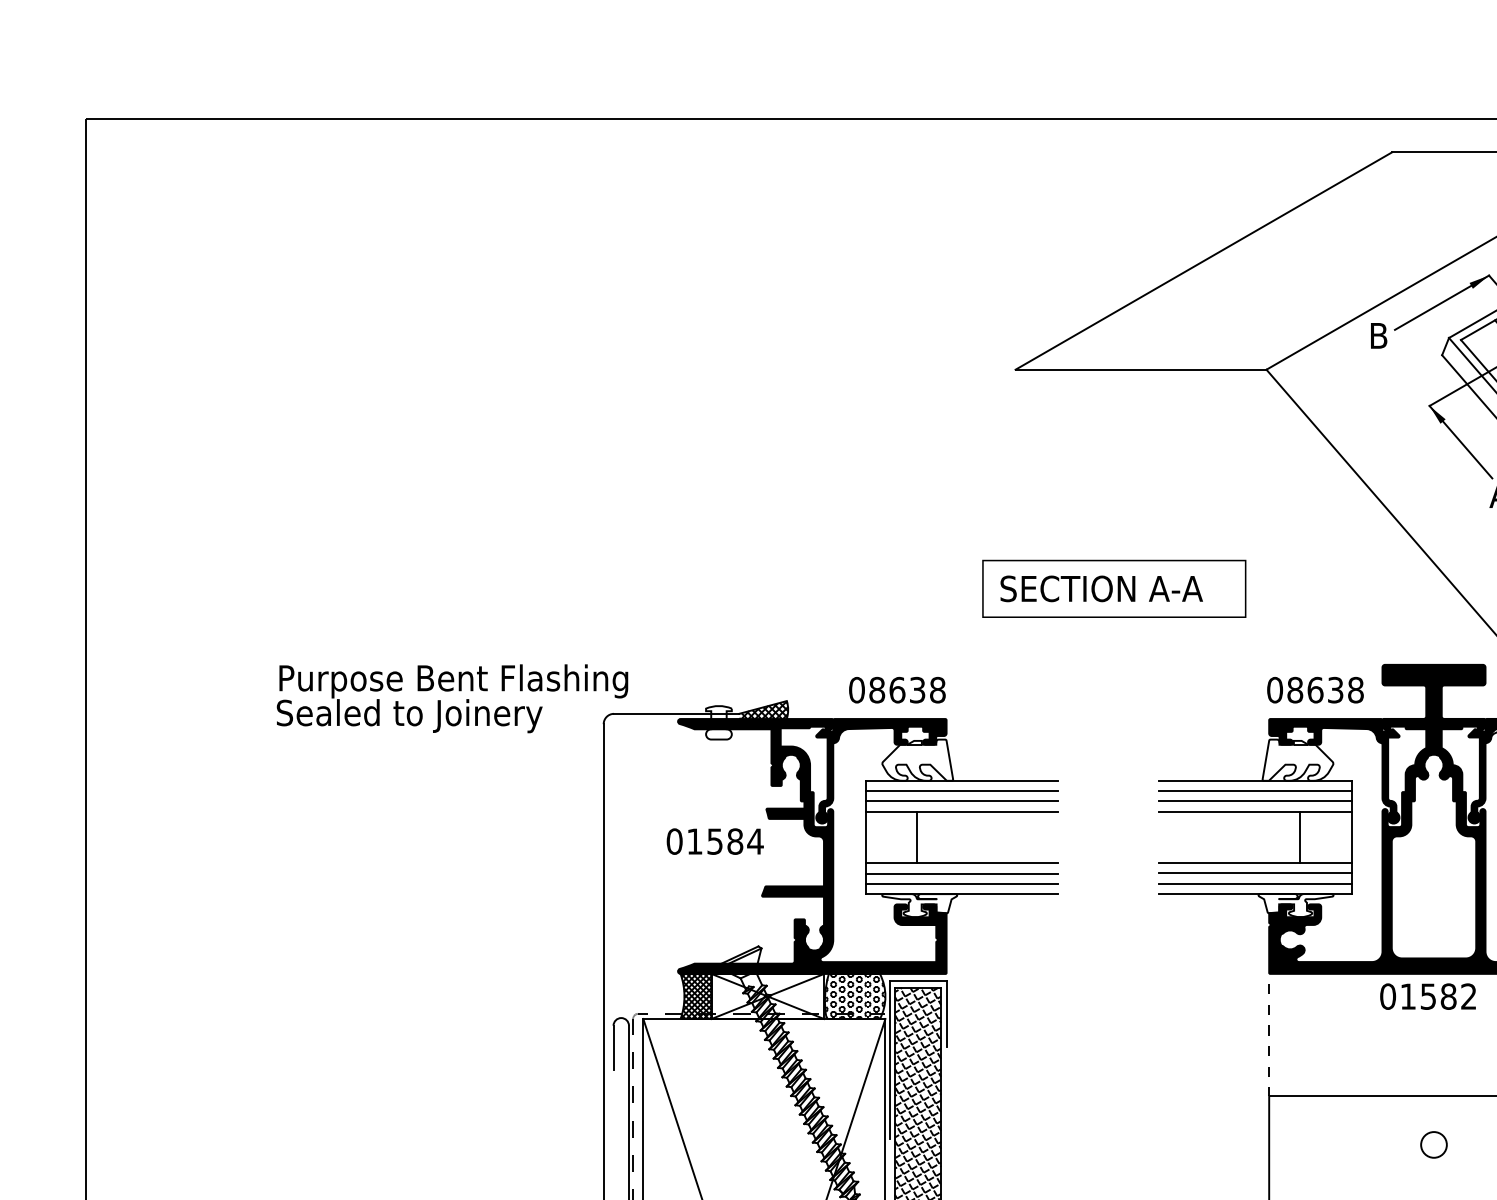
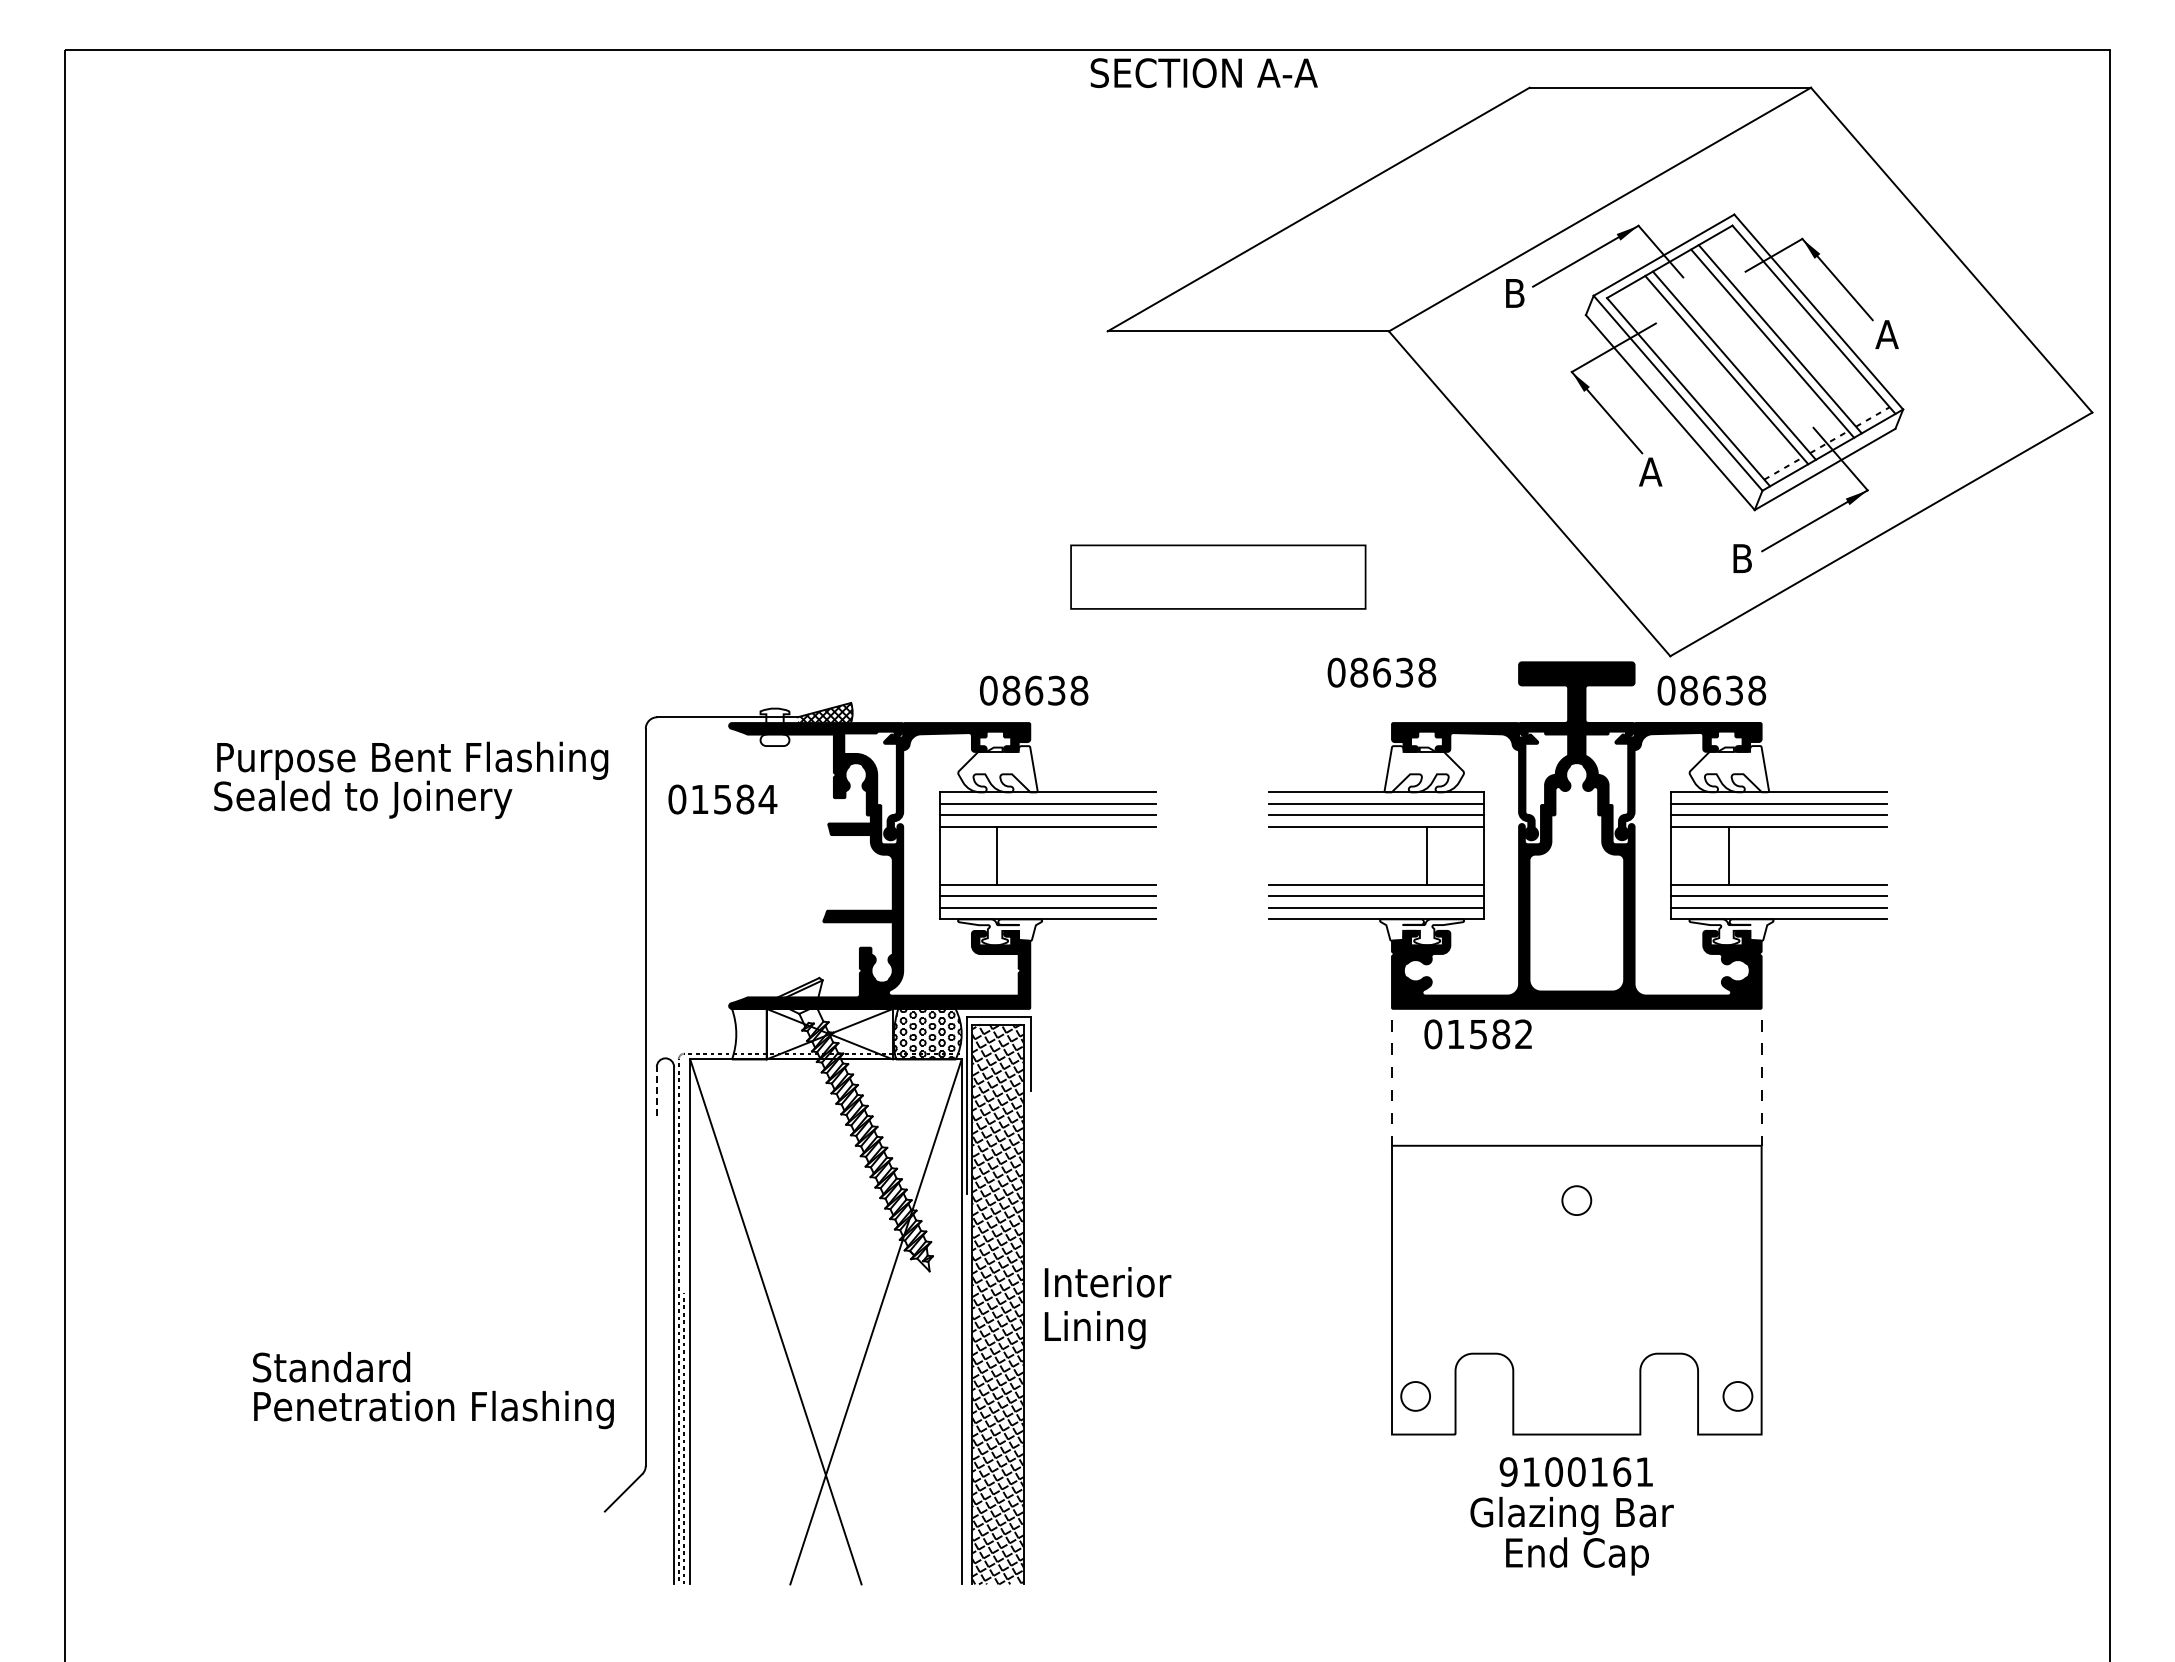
text: (1101, 589) -> (1203, 73), moved
text: (897, 689) -> (1034, 690), moved
text: (1315, 689) -> (1381, 672), moved
text: (452, 698) -> (411, 779), moved
text: (714, 841) -> (722, 799), moved
hatch: (696, 995) -> (749, 1033), removed
text: (1427, 996) -> (1477, 1034), moved
line: (613, 1047) -> (656, 1091), solid -> dashed

